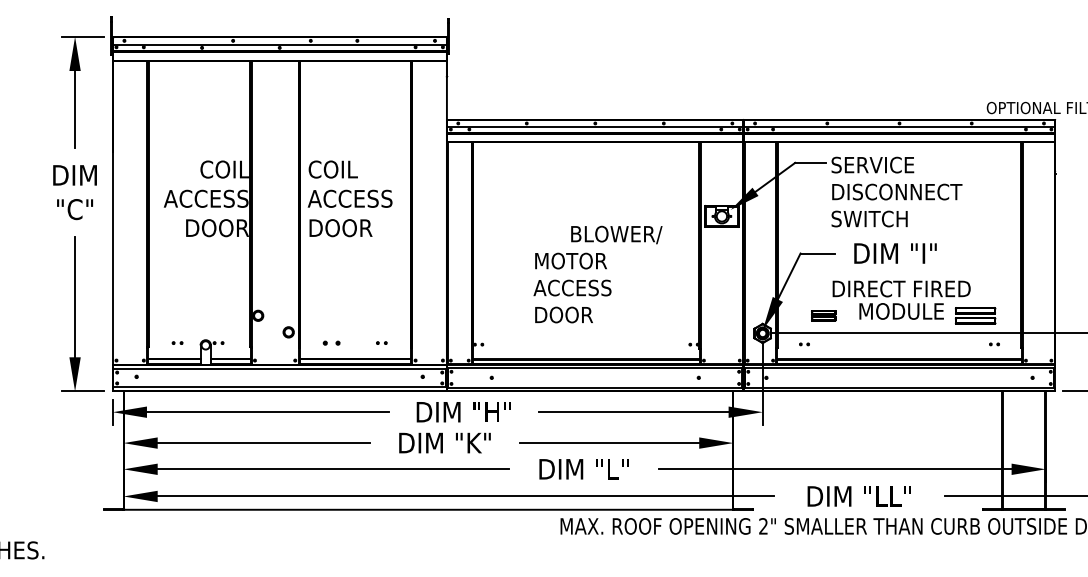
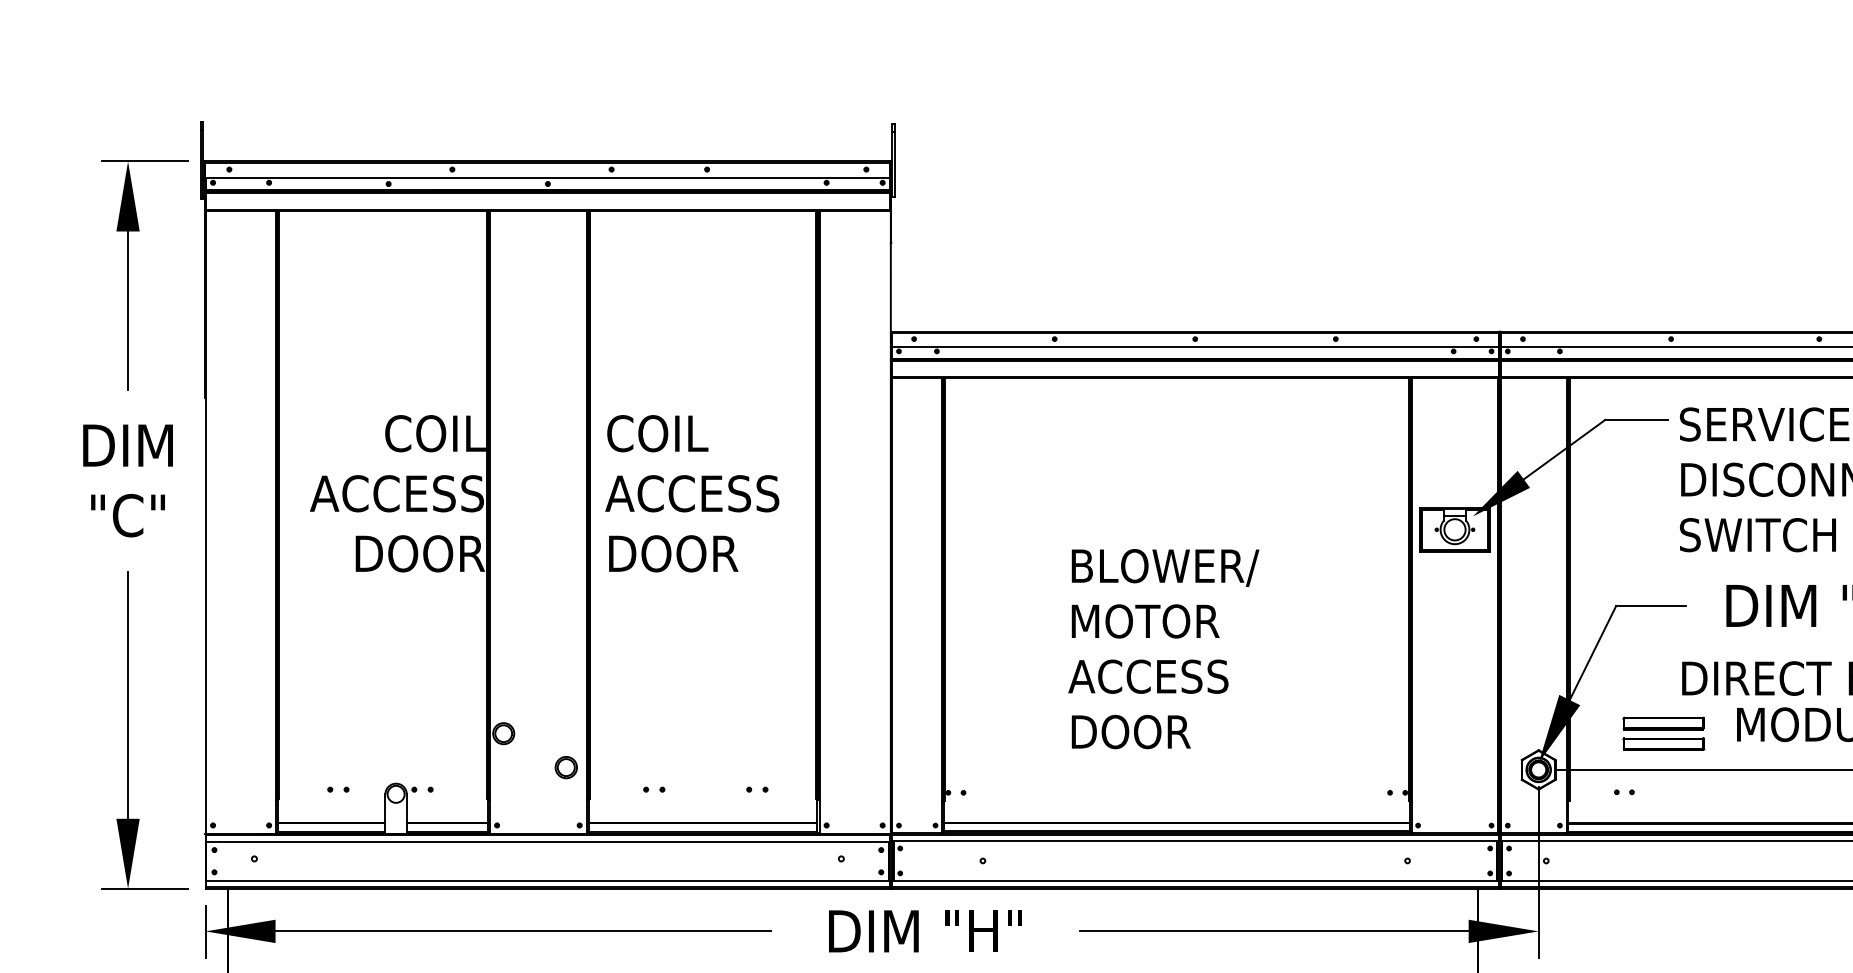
text: (616, 234) -> (1164, 566), moved
part: (823, 315) -> (1663, 733), size x1.67
part: (331, 342) -> (654, 788), size x0.62

